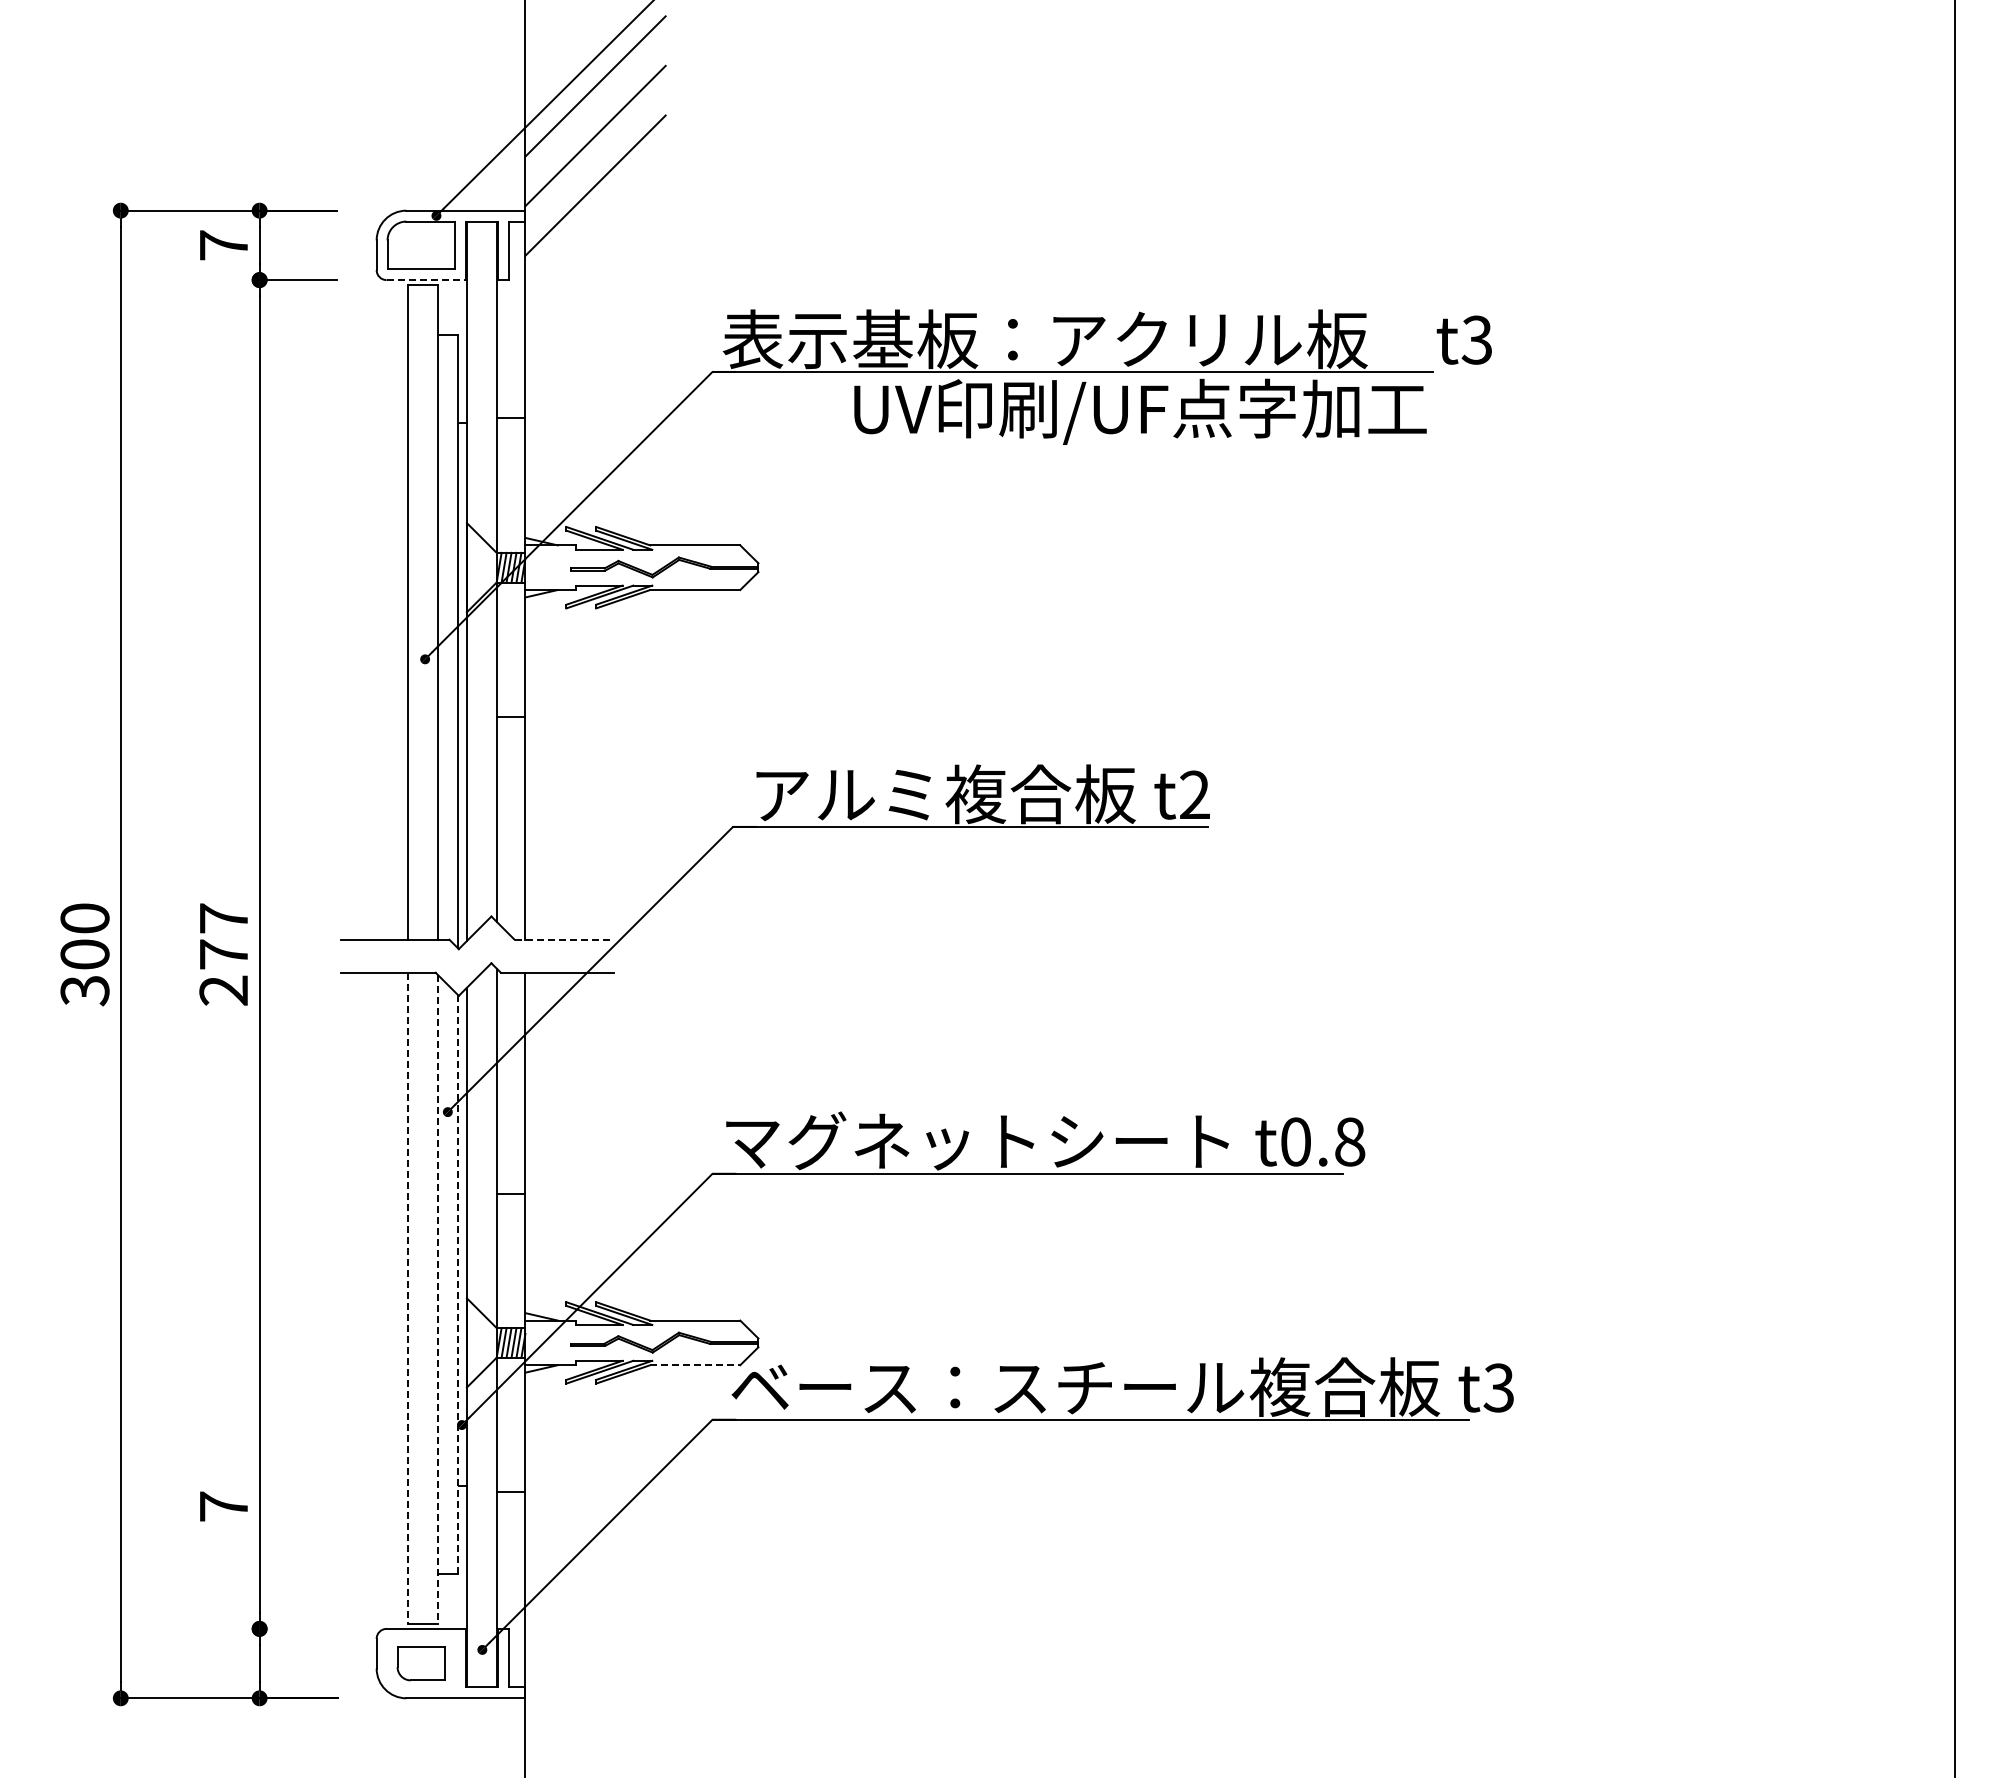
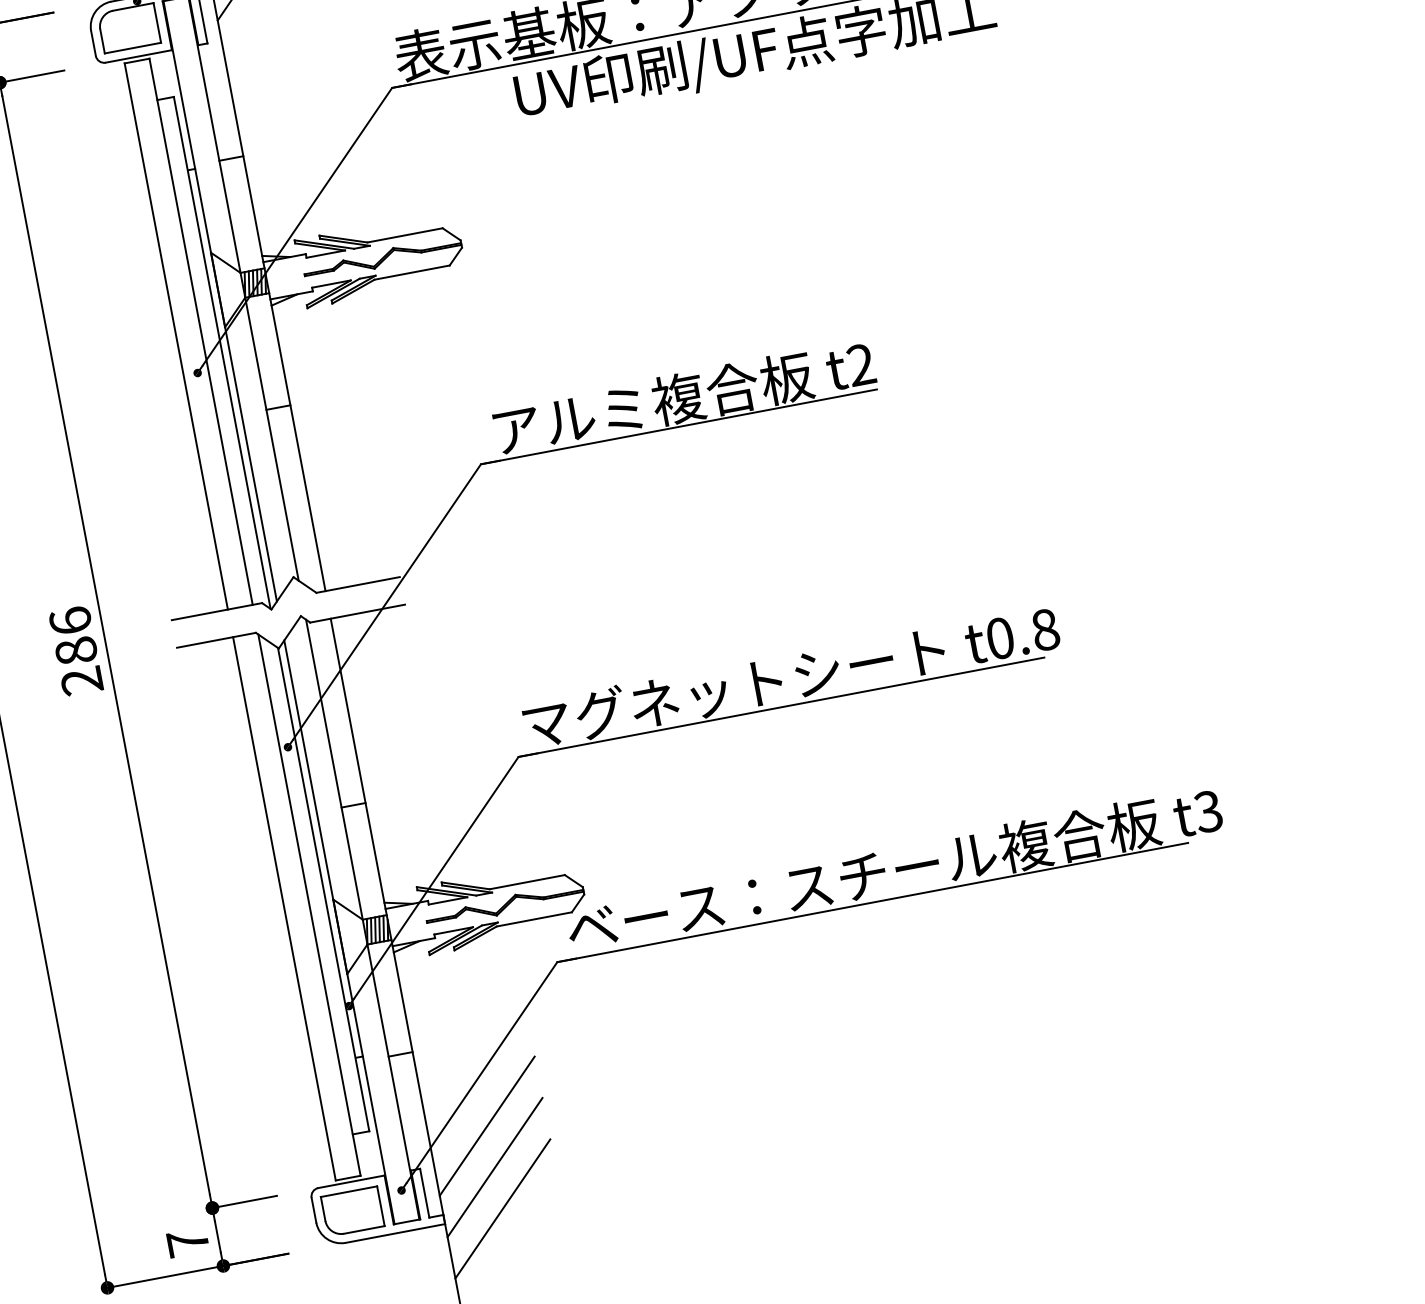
line: (426, 280) -> (139, 56), dashed -> solid
text: (223, 936) -> (73, 636), 277 -> 286
line: (564, 939) -> (358, 584), dashed -> solid
line: (457, 1284) -> (323, 889), dashed -> solid
line: (408, 1298) -> (284, 908), dashed -> solid
line: (438, 1300) -> (309, 905), dashed -> solid
line: (695, 1365) -> (534, 919), dashed -> solid
text: (223, 1506) -> (187, 1242), moved
line: (595, 1594) -> (487, 1126), added
line: (298, 1628) -> (244, 1201), added
line: (595, 1643) -> (494, 1167), added
part: (420, 1663) -> (352, 1211), size x1.43
line: (595, 1693) -> (502, 1209), added

